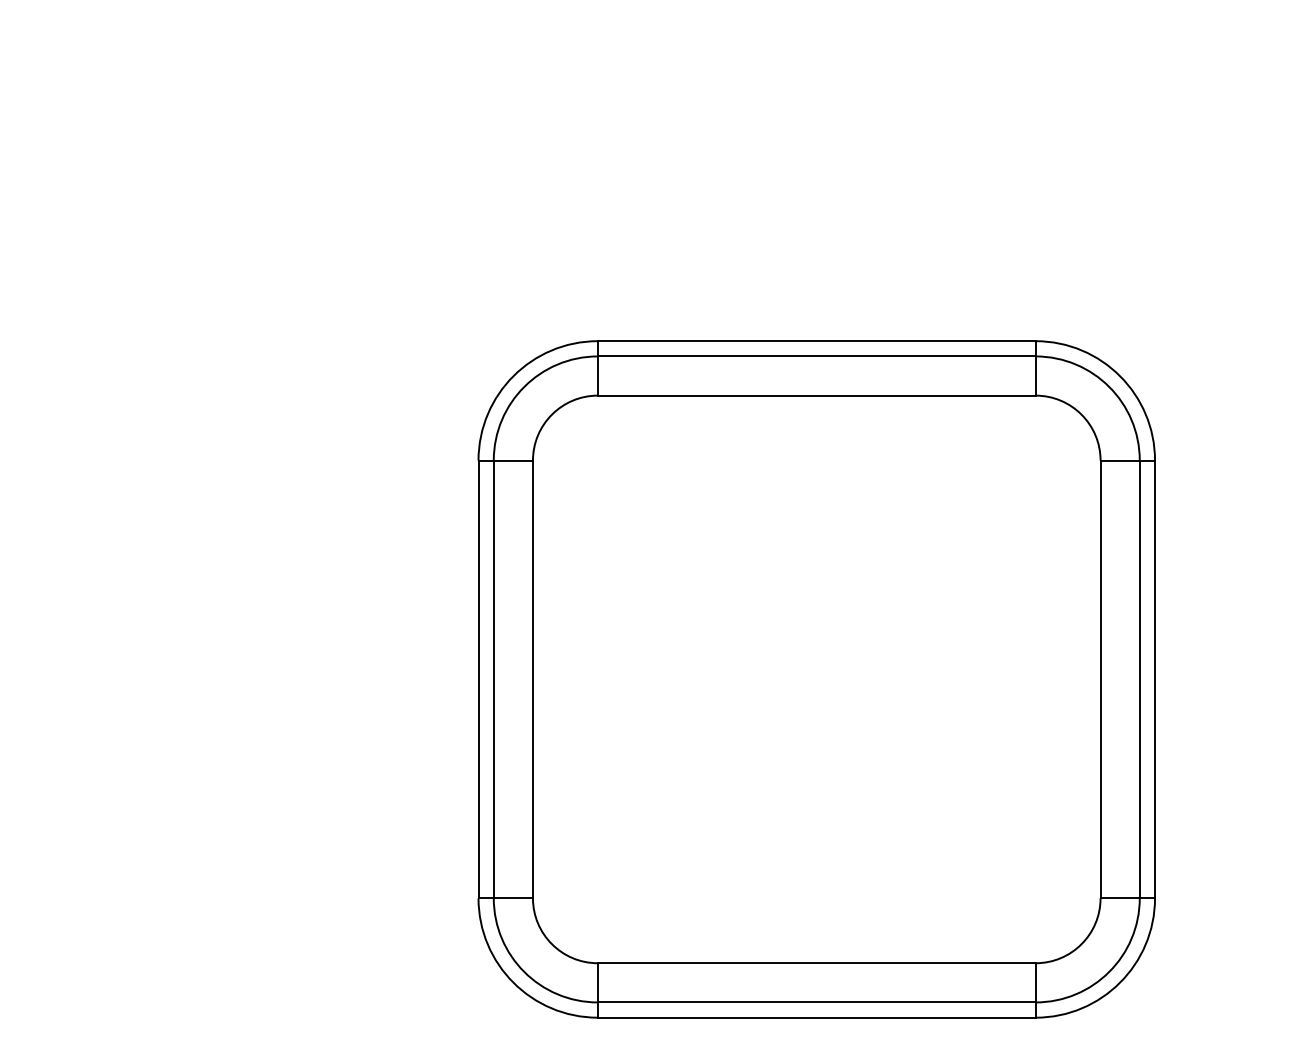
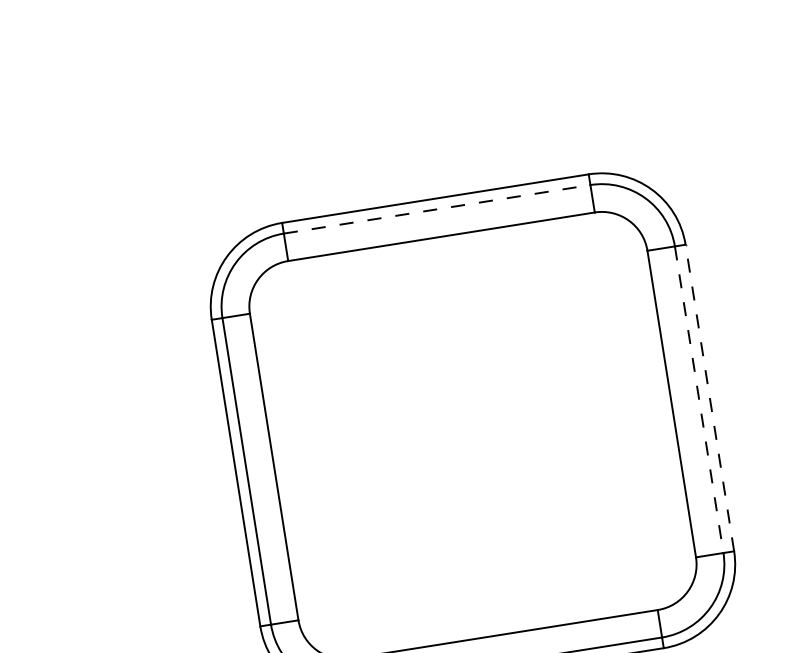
line: (816, 356) -> (436, 209), solid -> dashed
line: (1139, 679) -> (699, 399), solid -> dashed
line: (1155, 679) -> (710, 398), solid -> dashed

